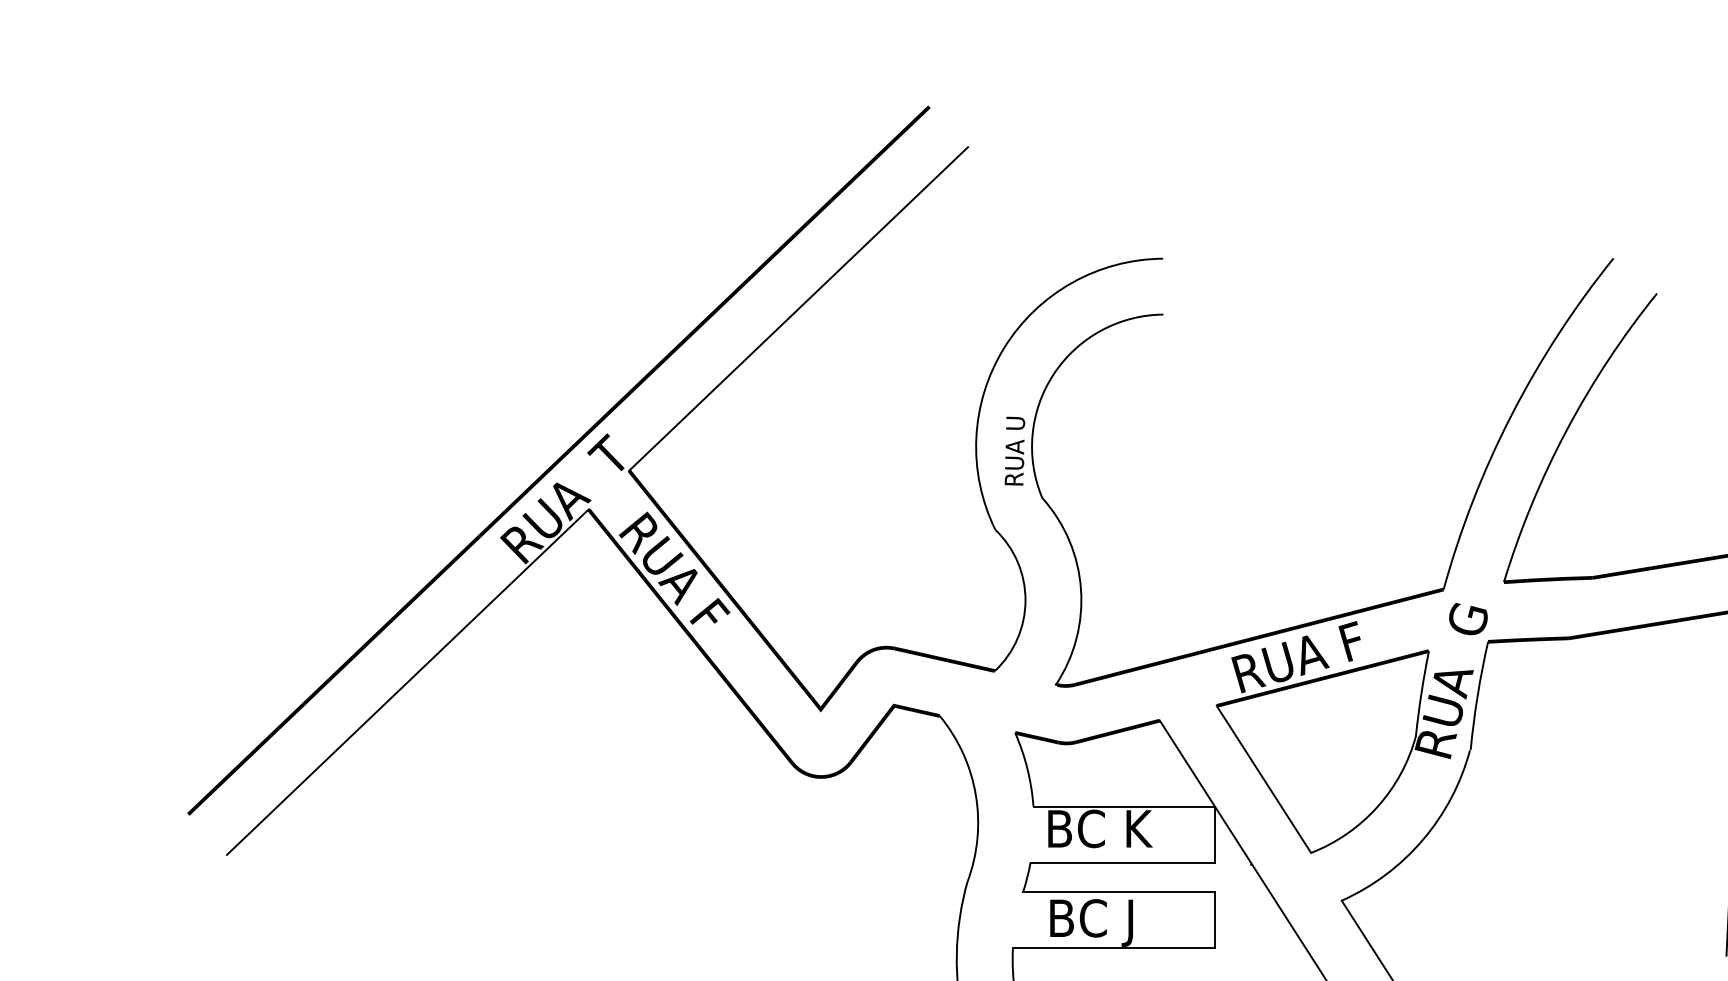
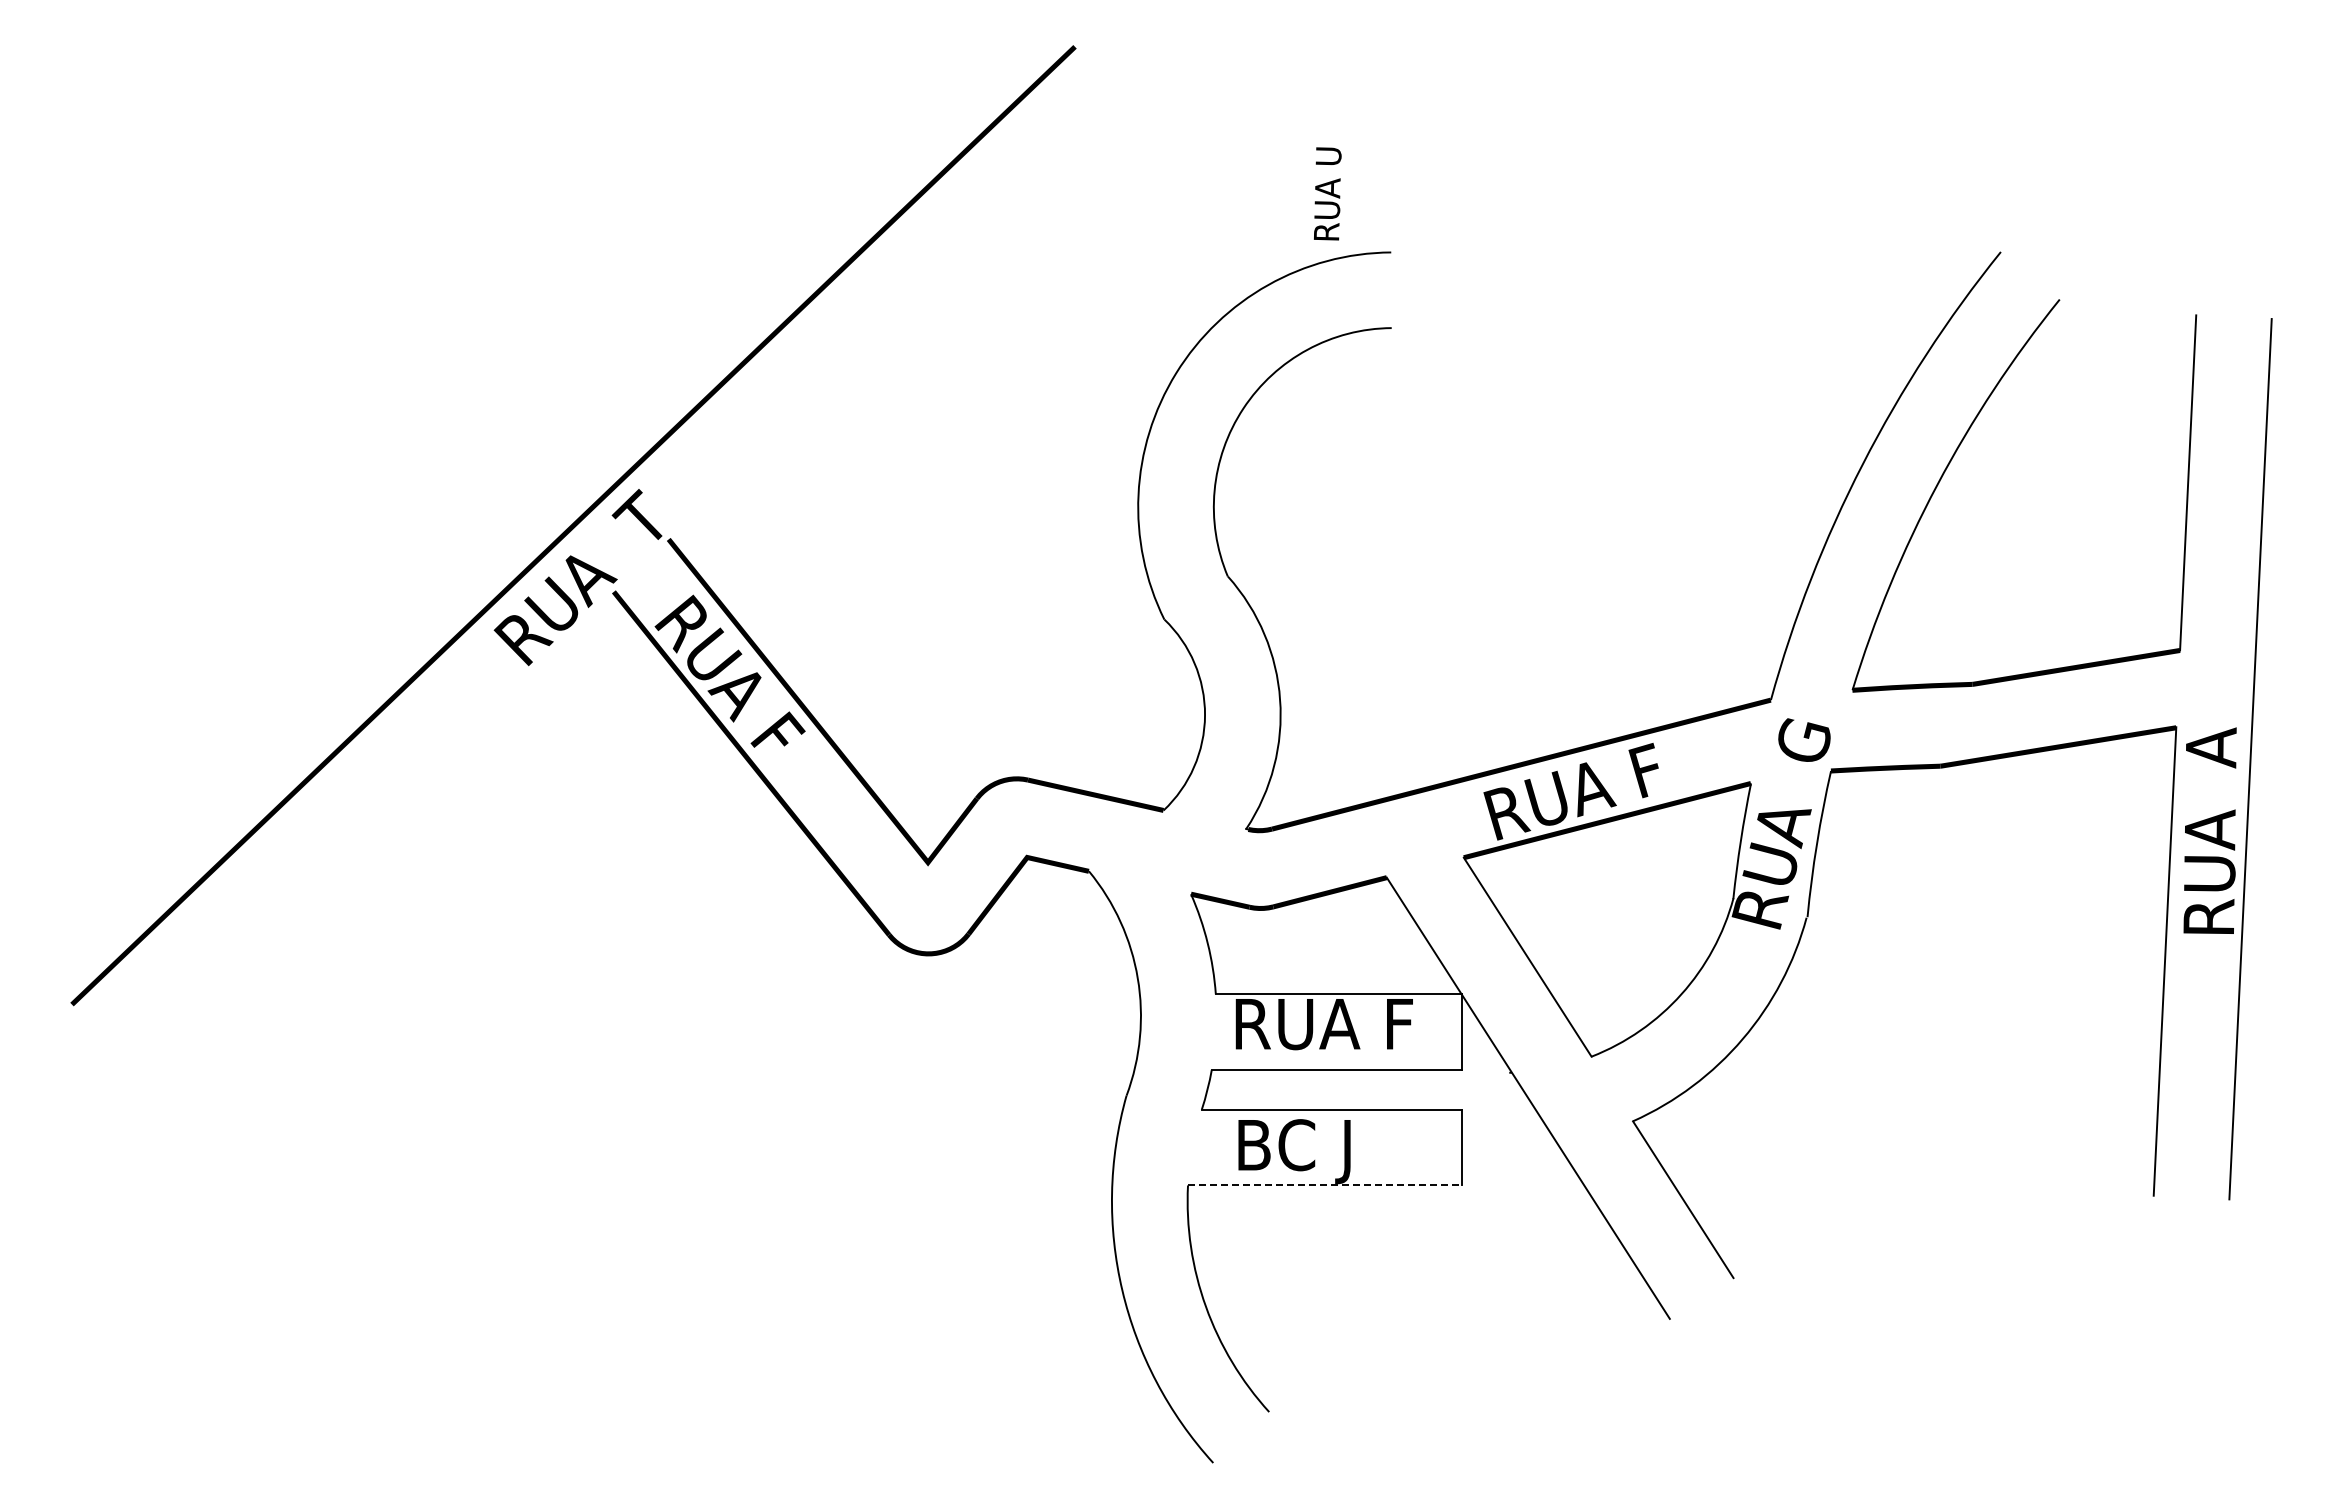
line: (798, 308) -> (897, 320), removed
text: (1014, 450) -> (1327, 193), moved
line: (407, 682) -> (368, 825), removed
text: (1116, 829) -> (1327, 1024), BC K -> RUA F
line: (1113, 948) -> (1324, 1185), solid -> dashed

